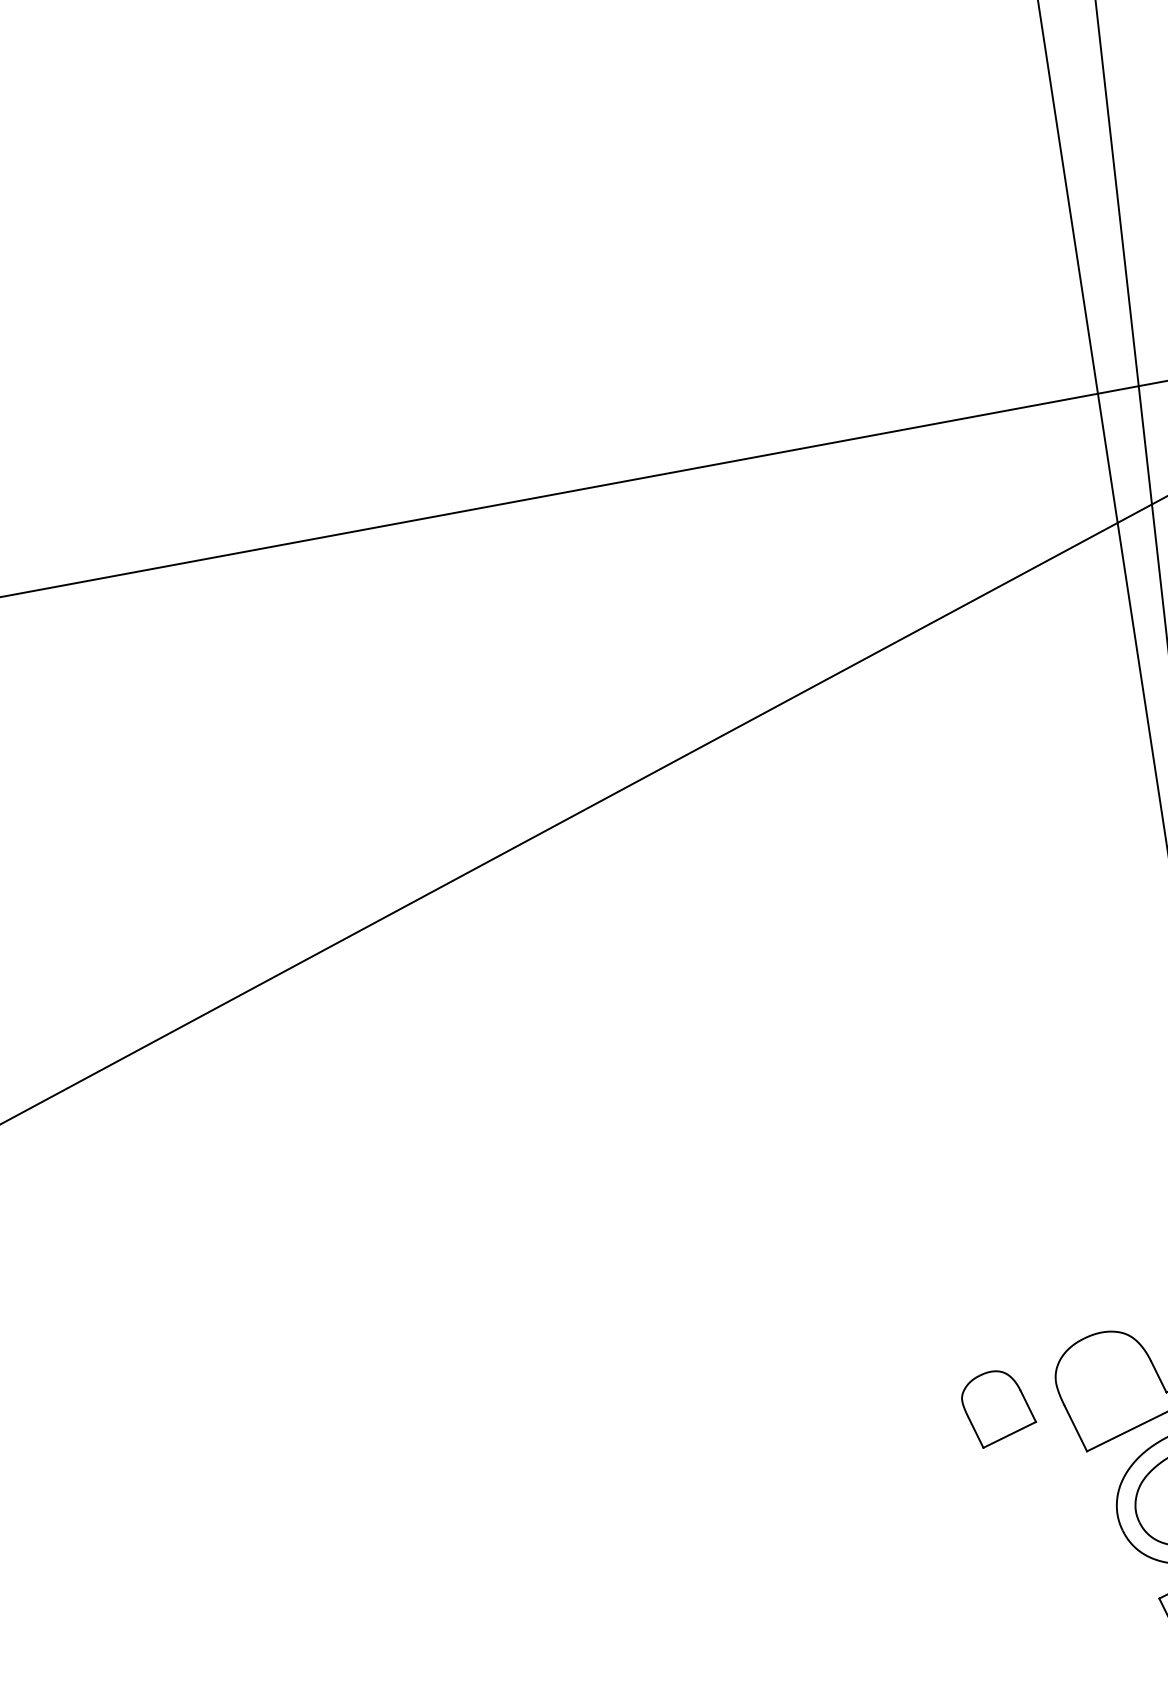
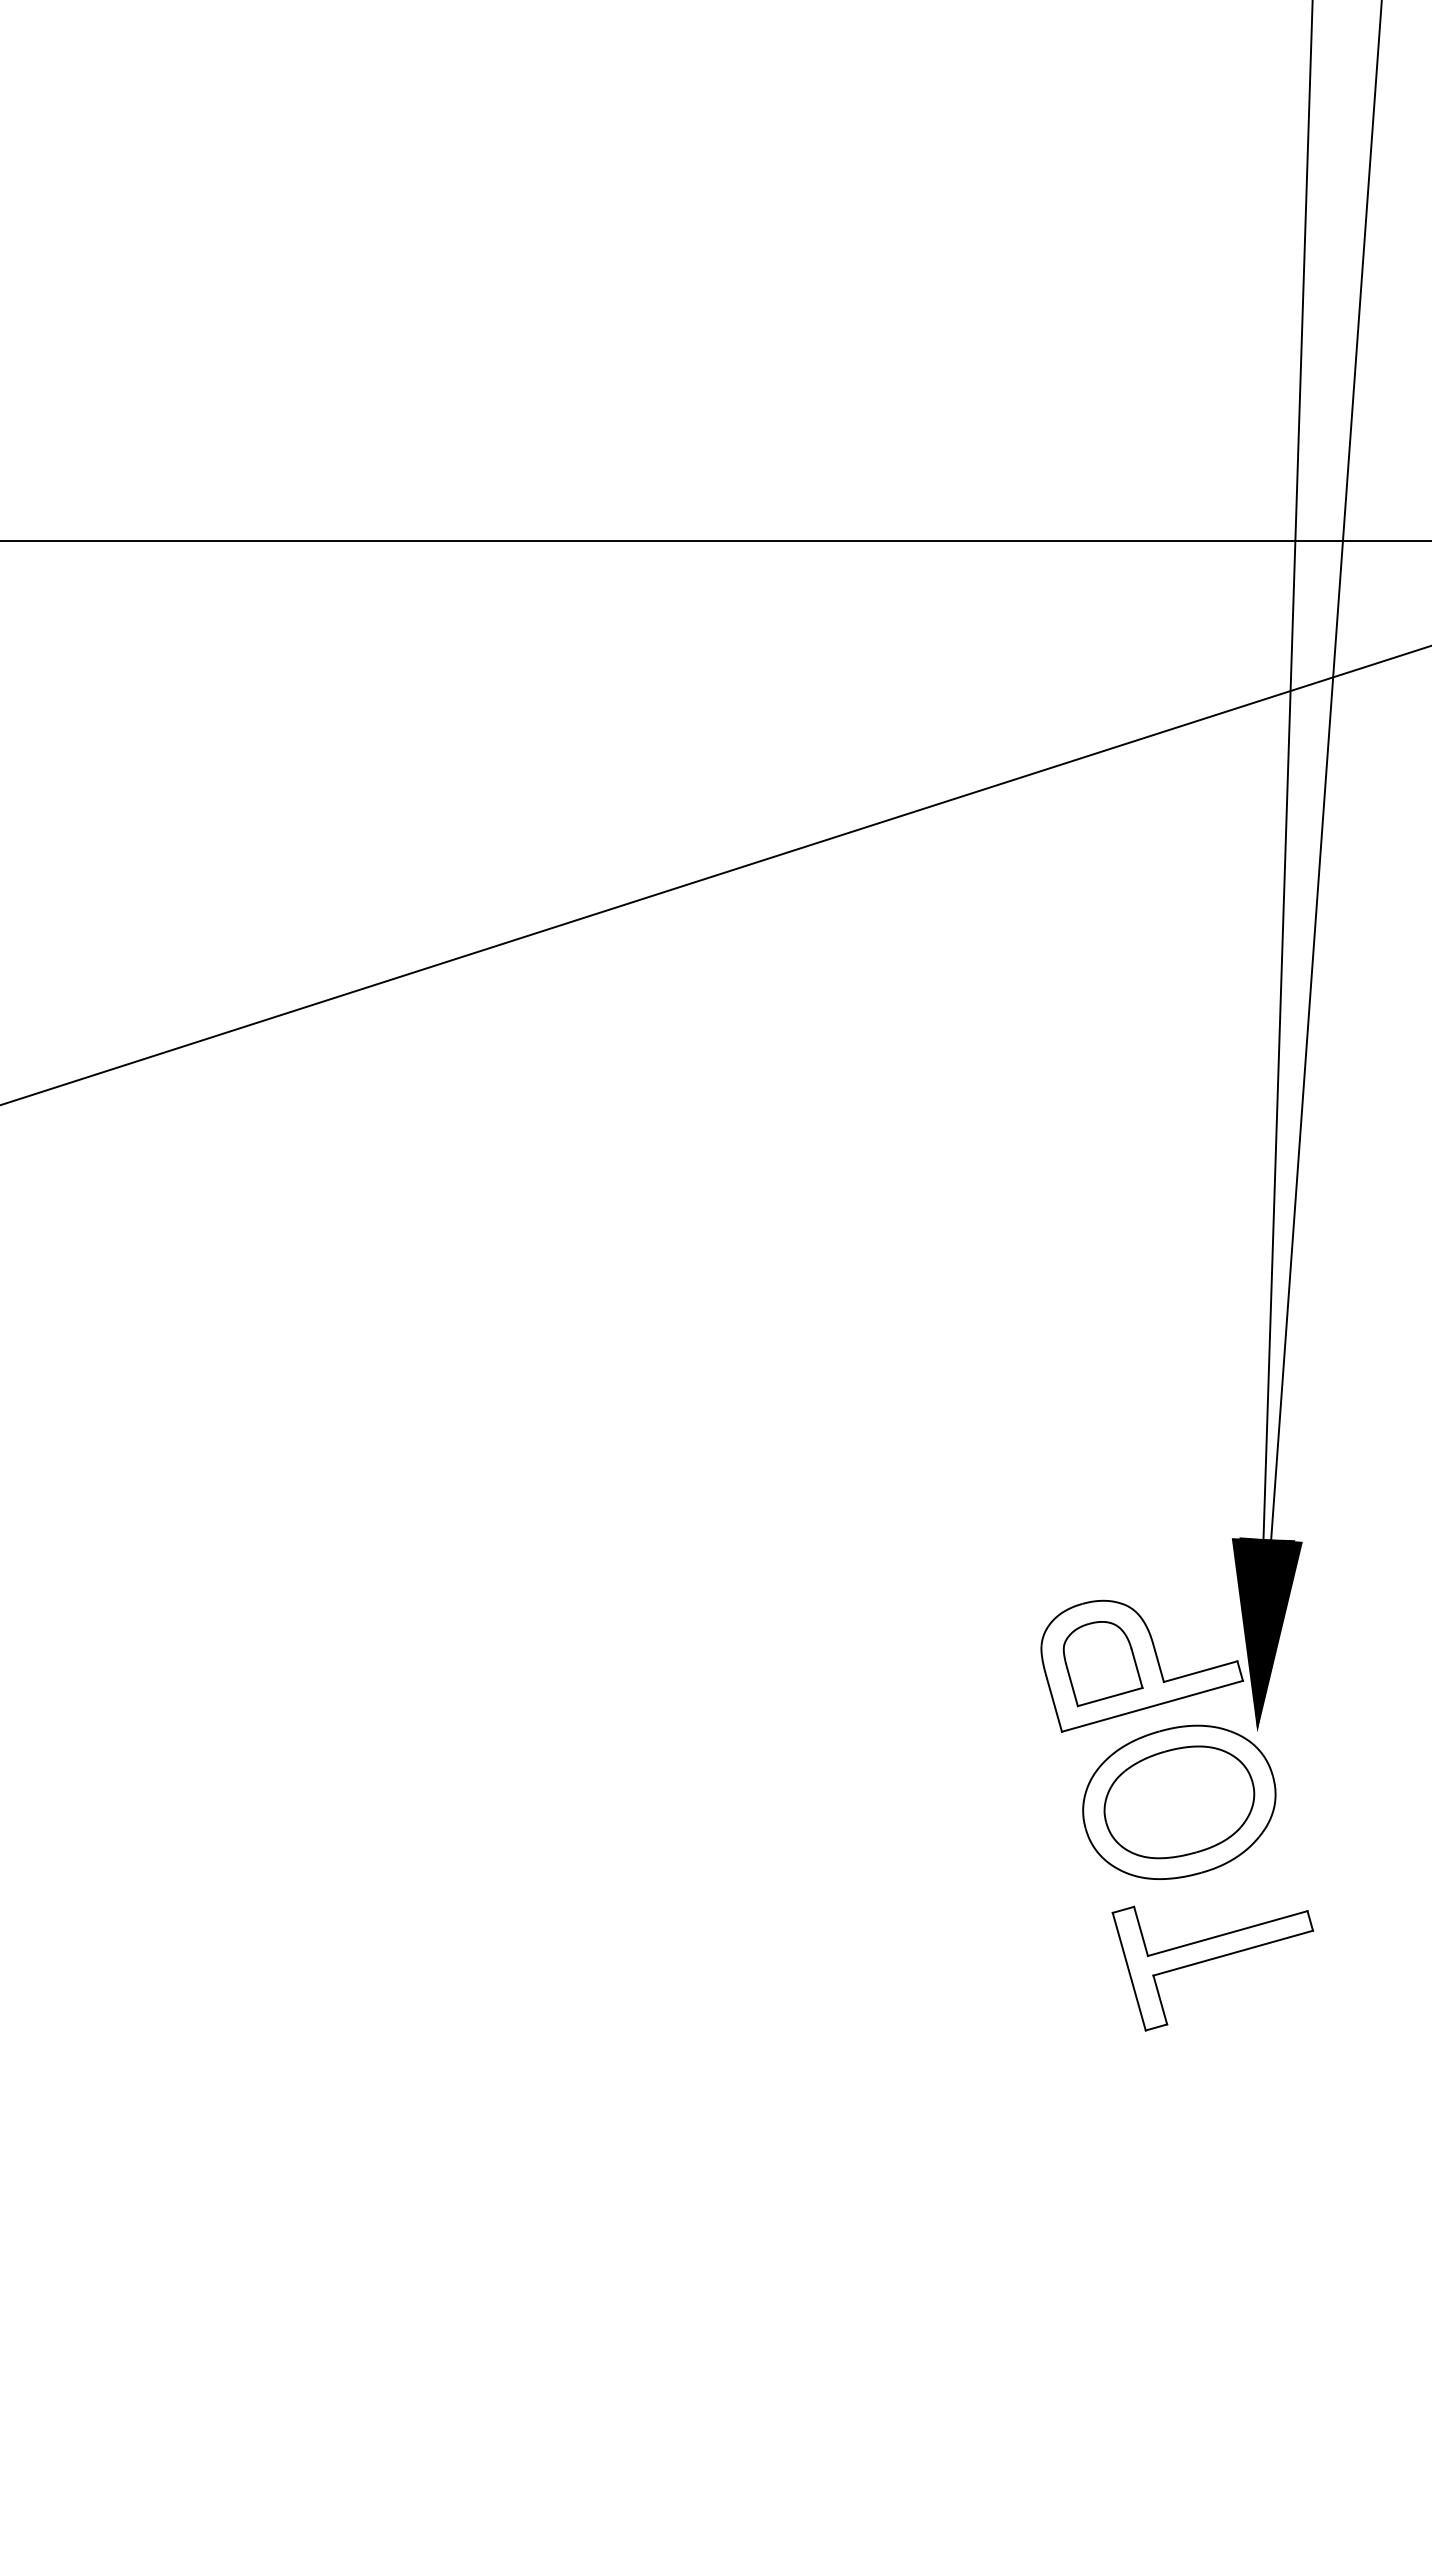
part: (997, 1408) -> (1102, 1664), moved

